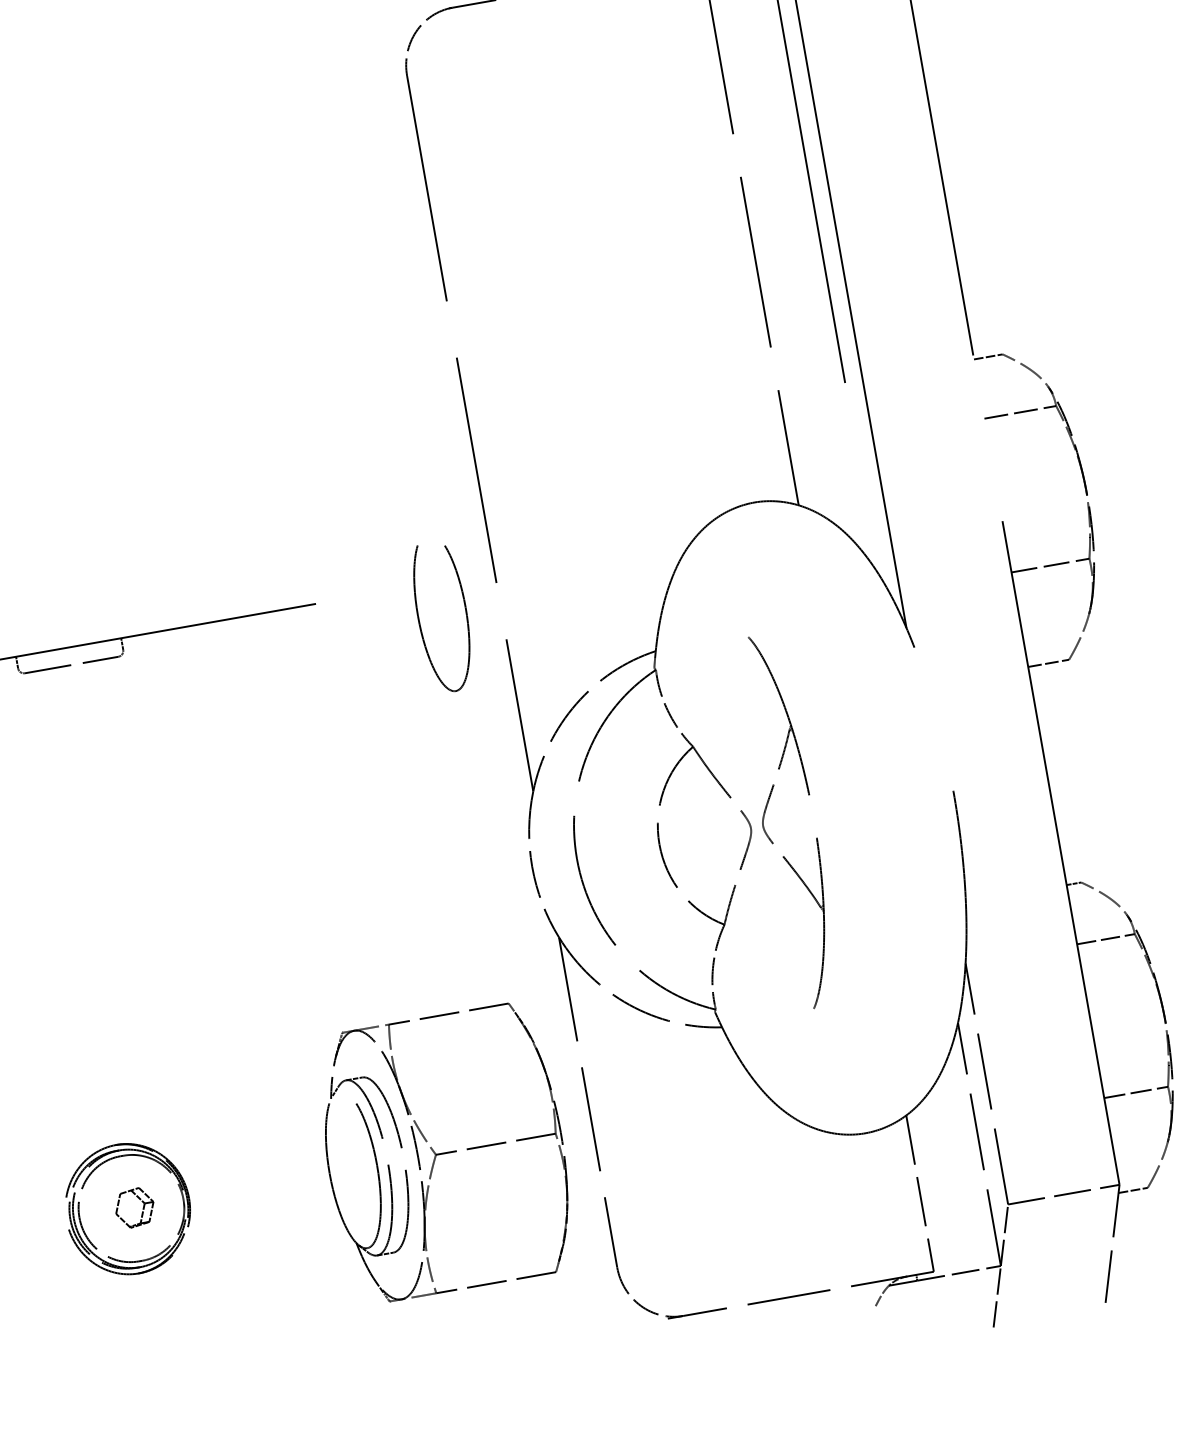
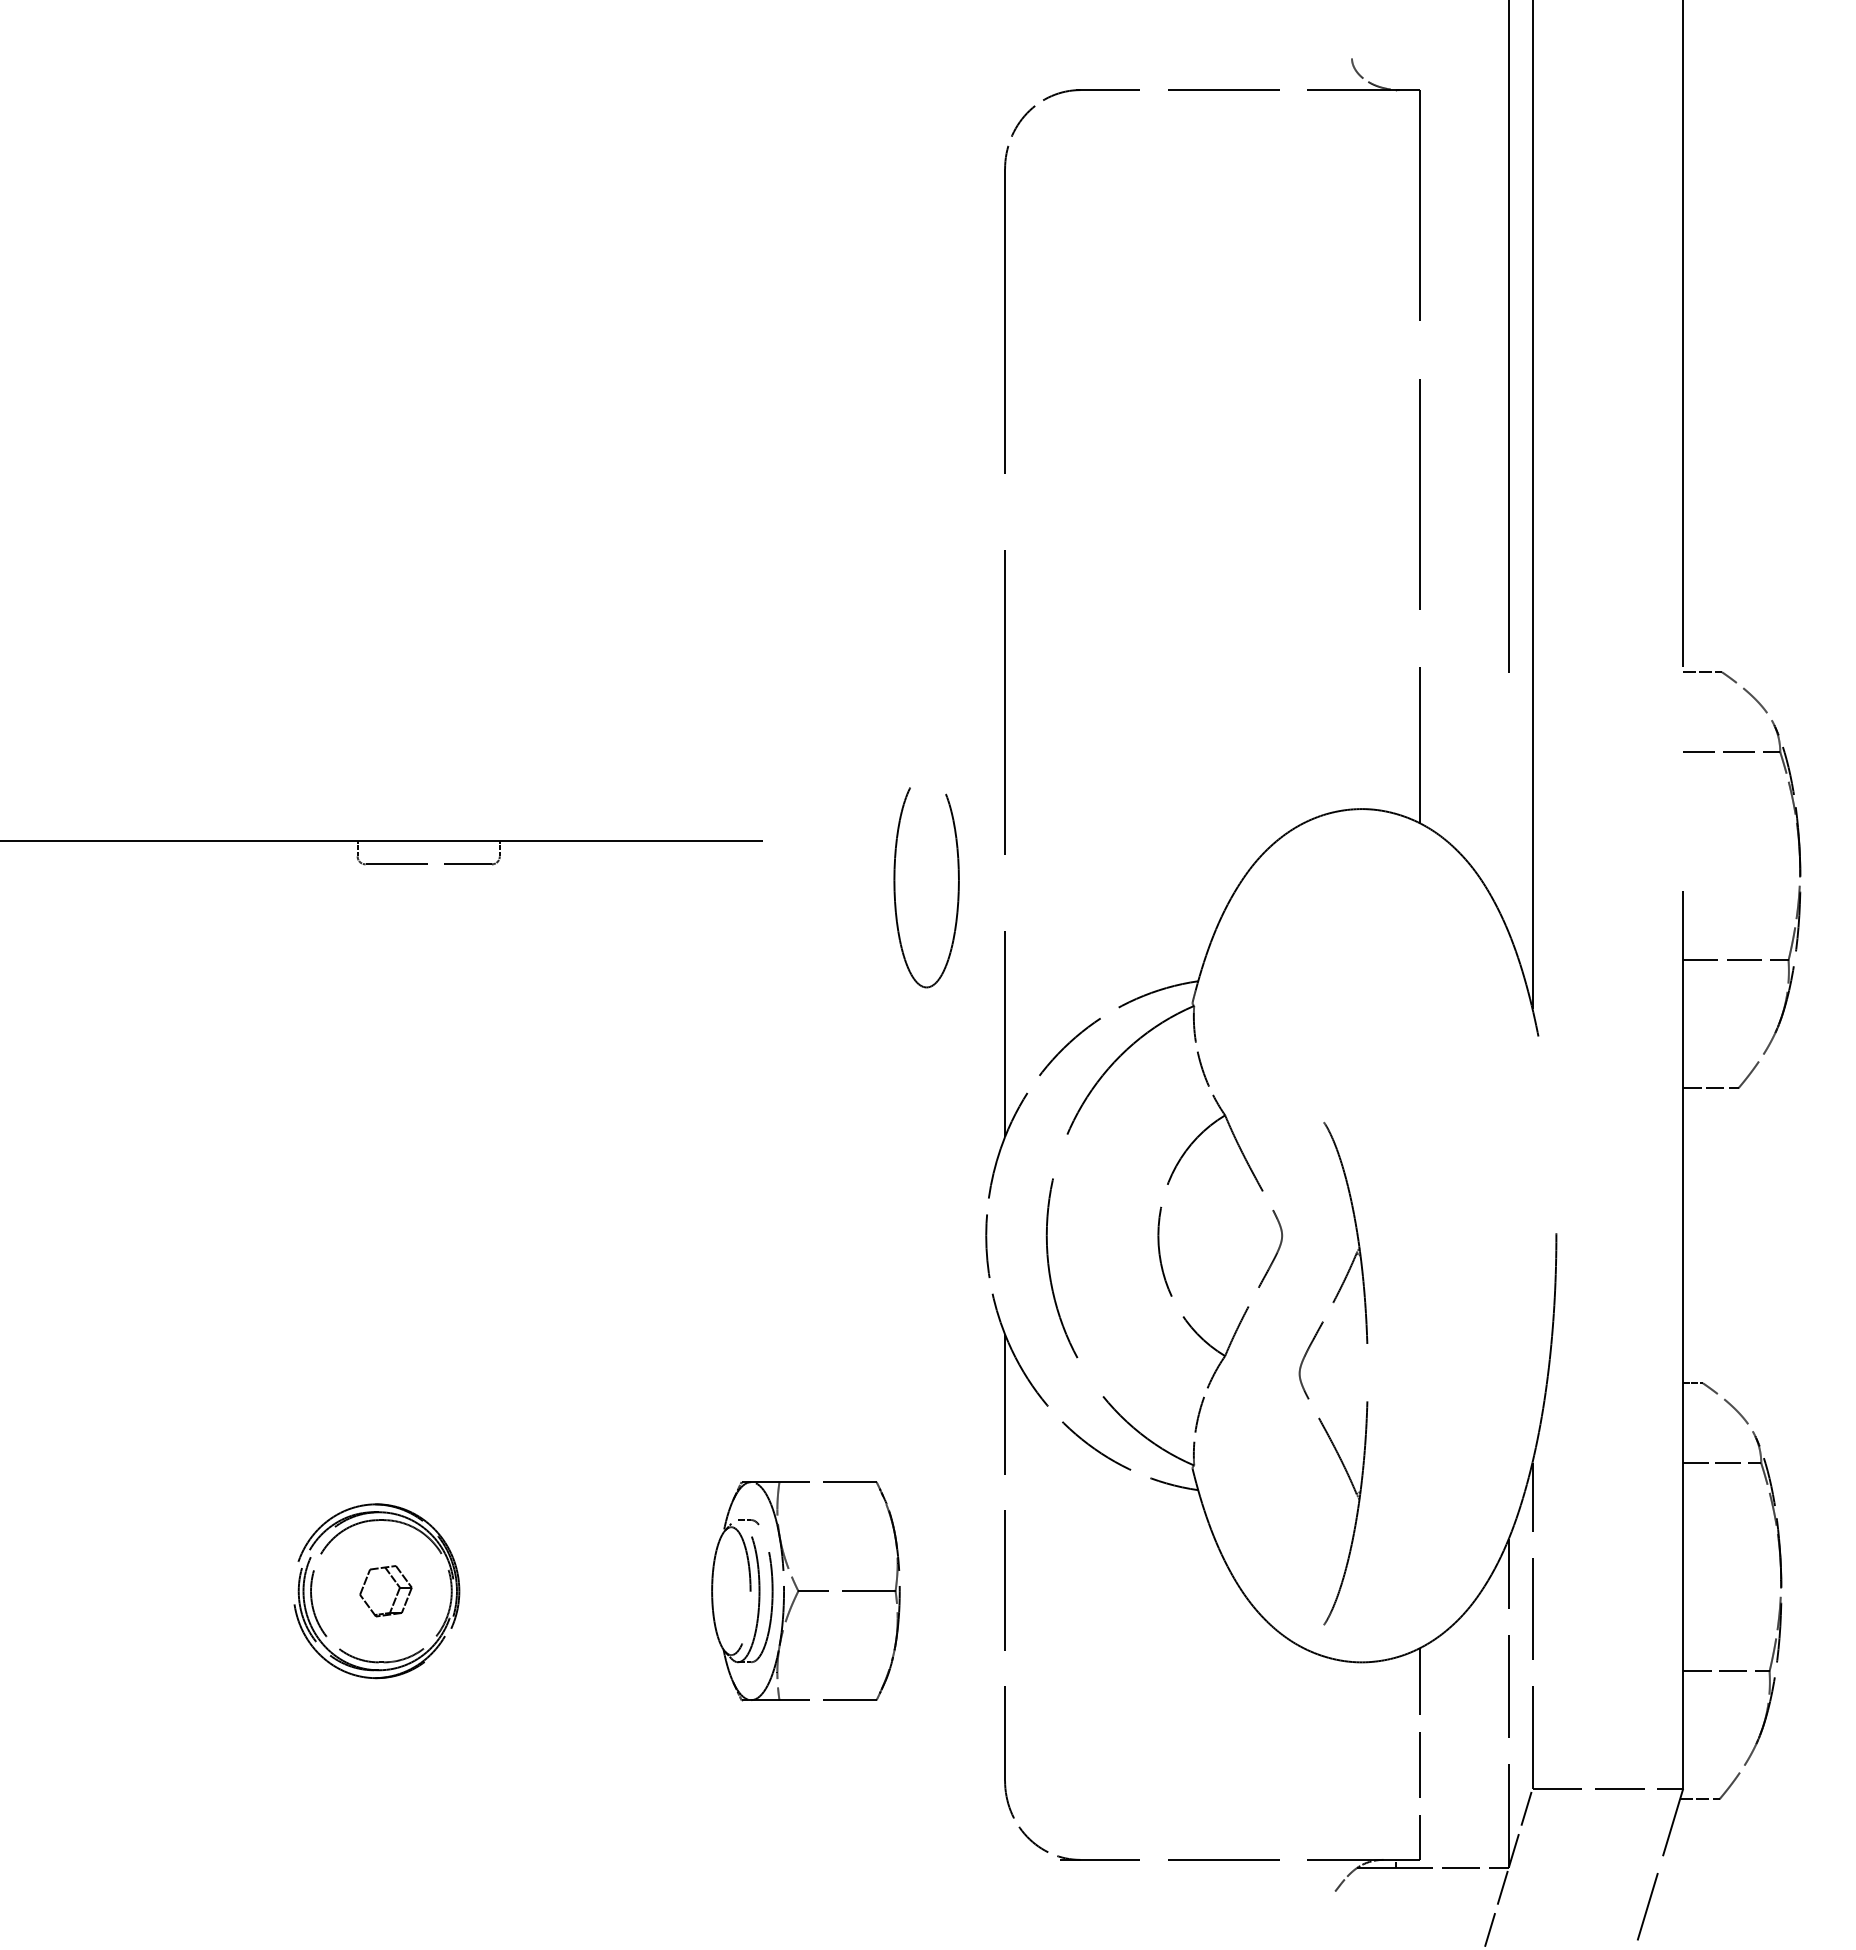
part: (764, 815) -> (1304, 1359), moved
part: (444, 1152) -> (805, 1590), size x0.6

